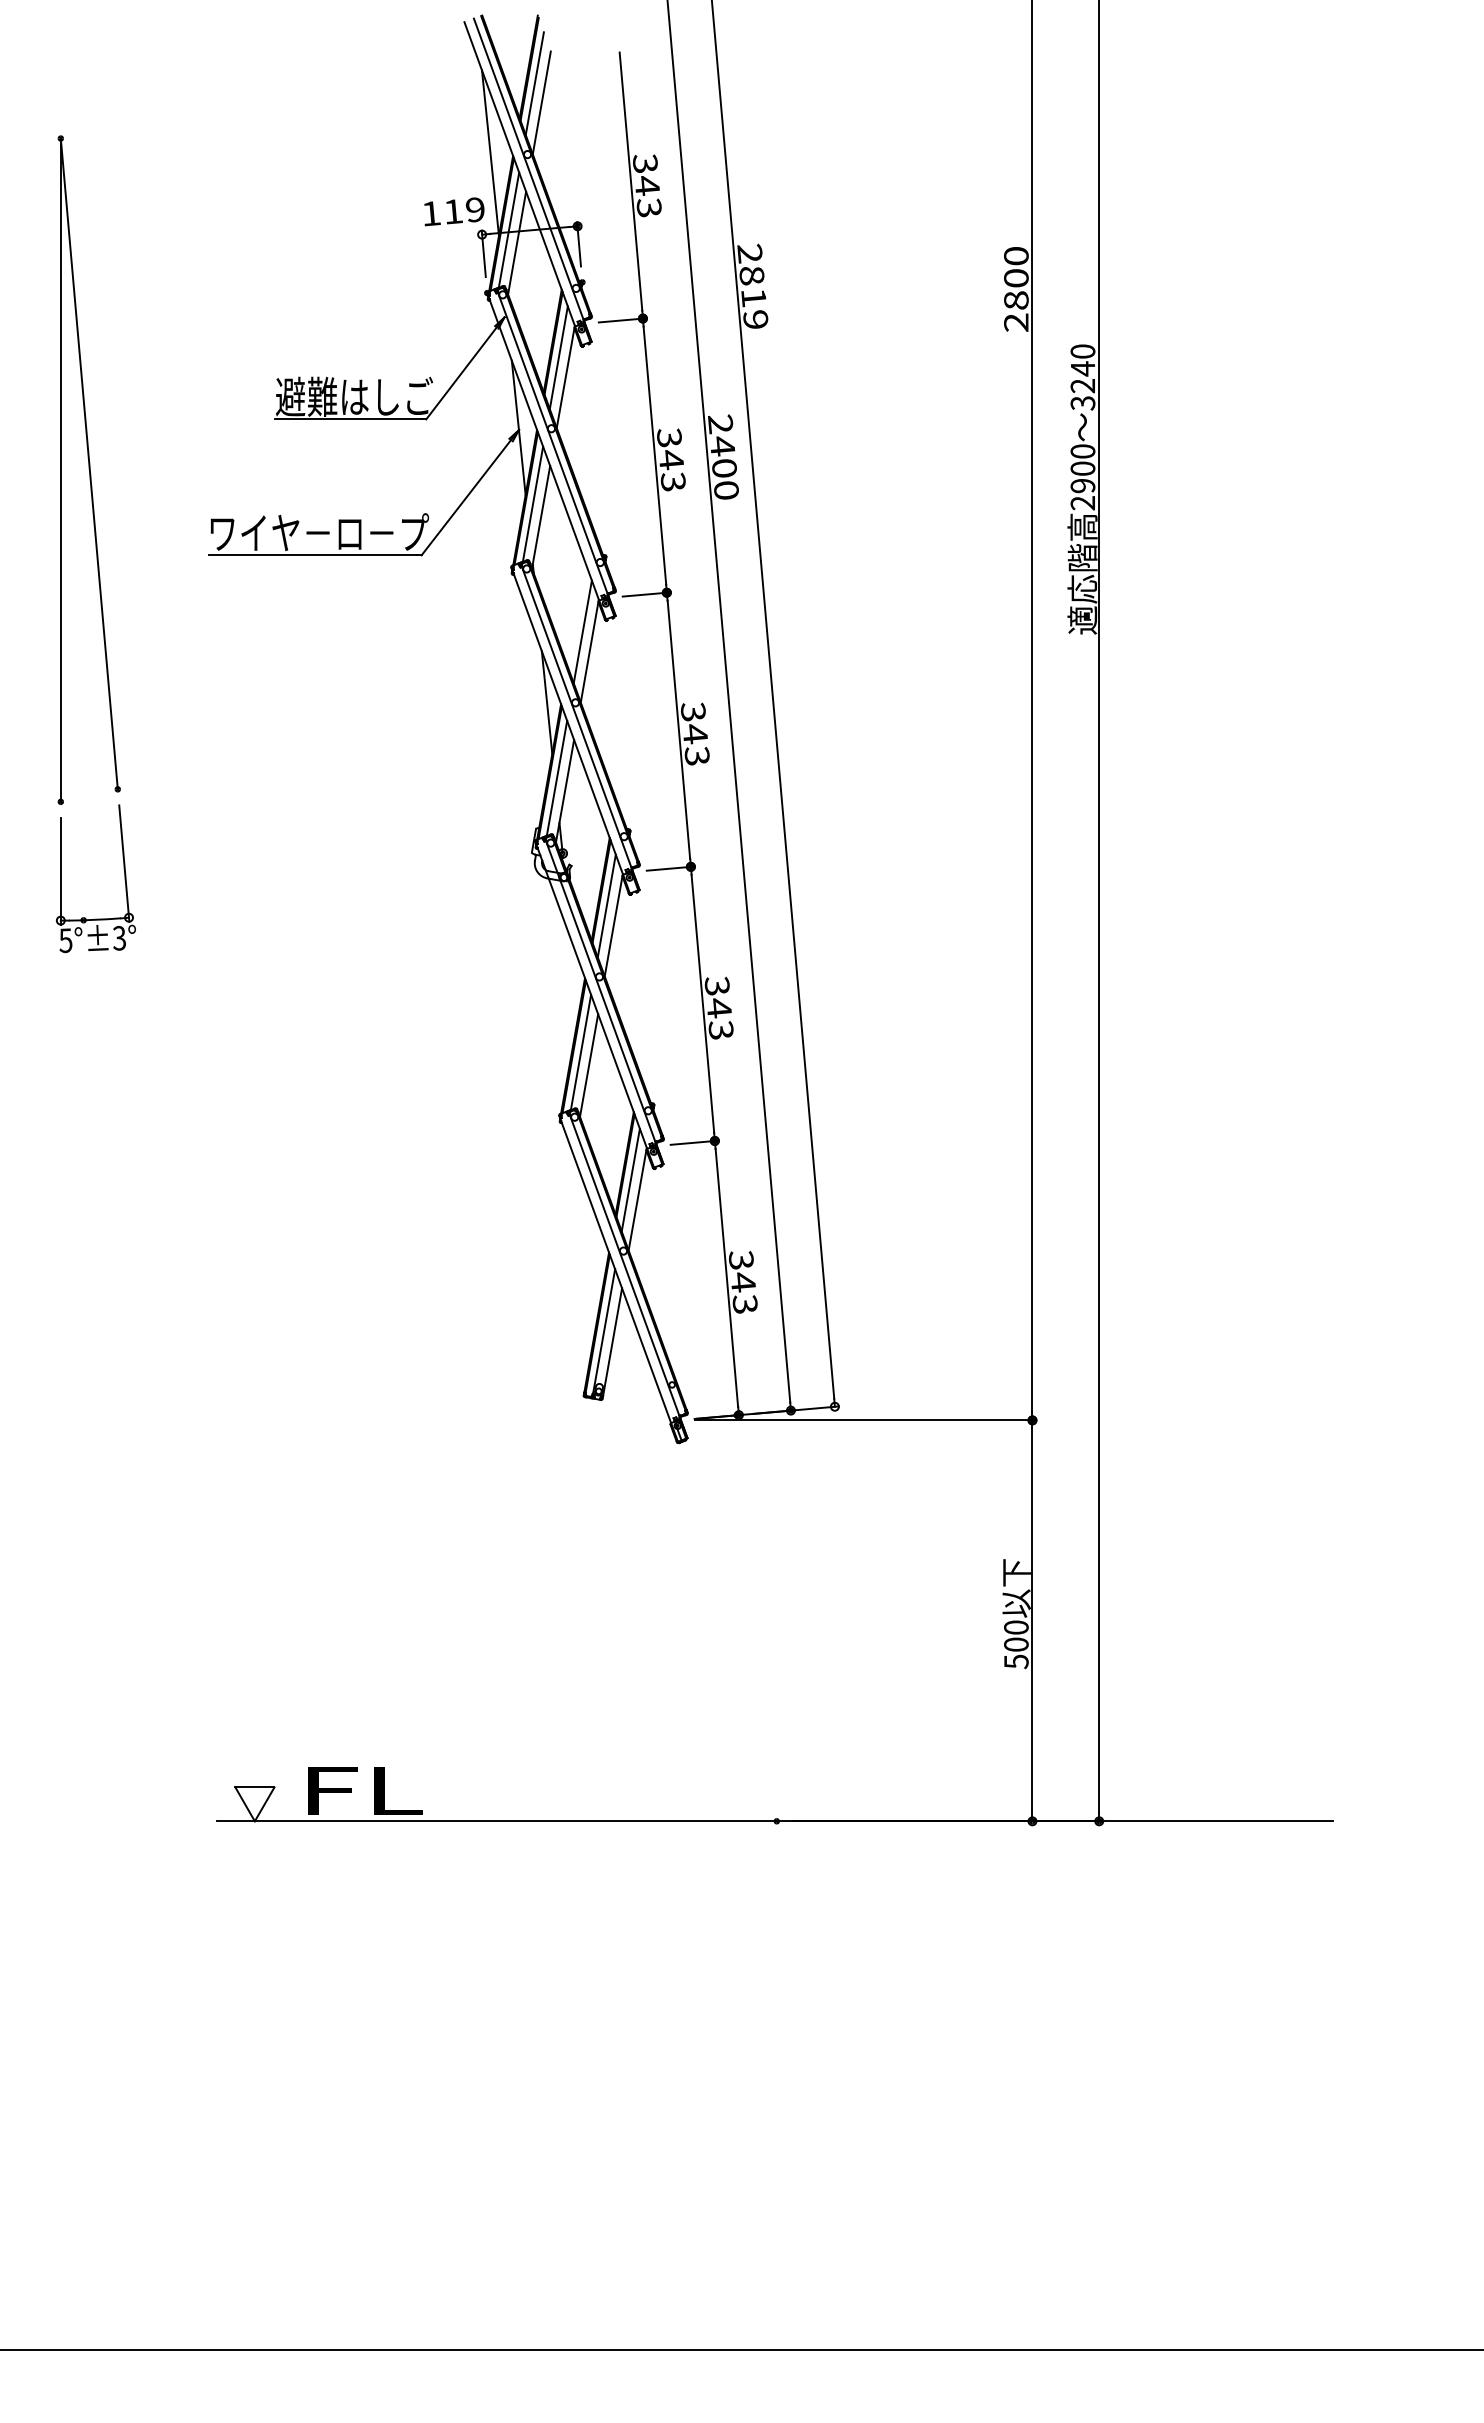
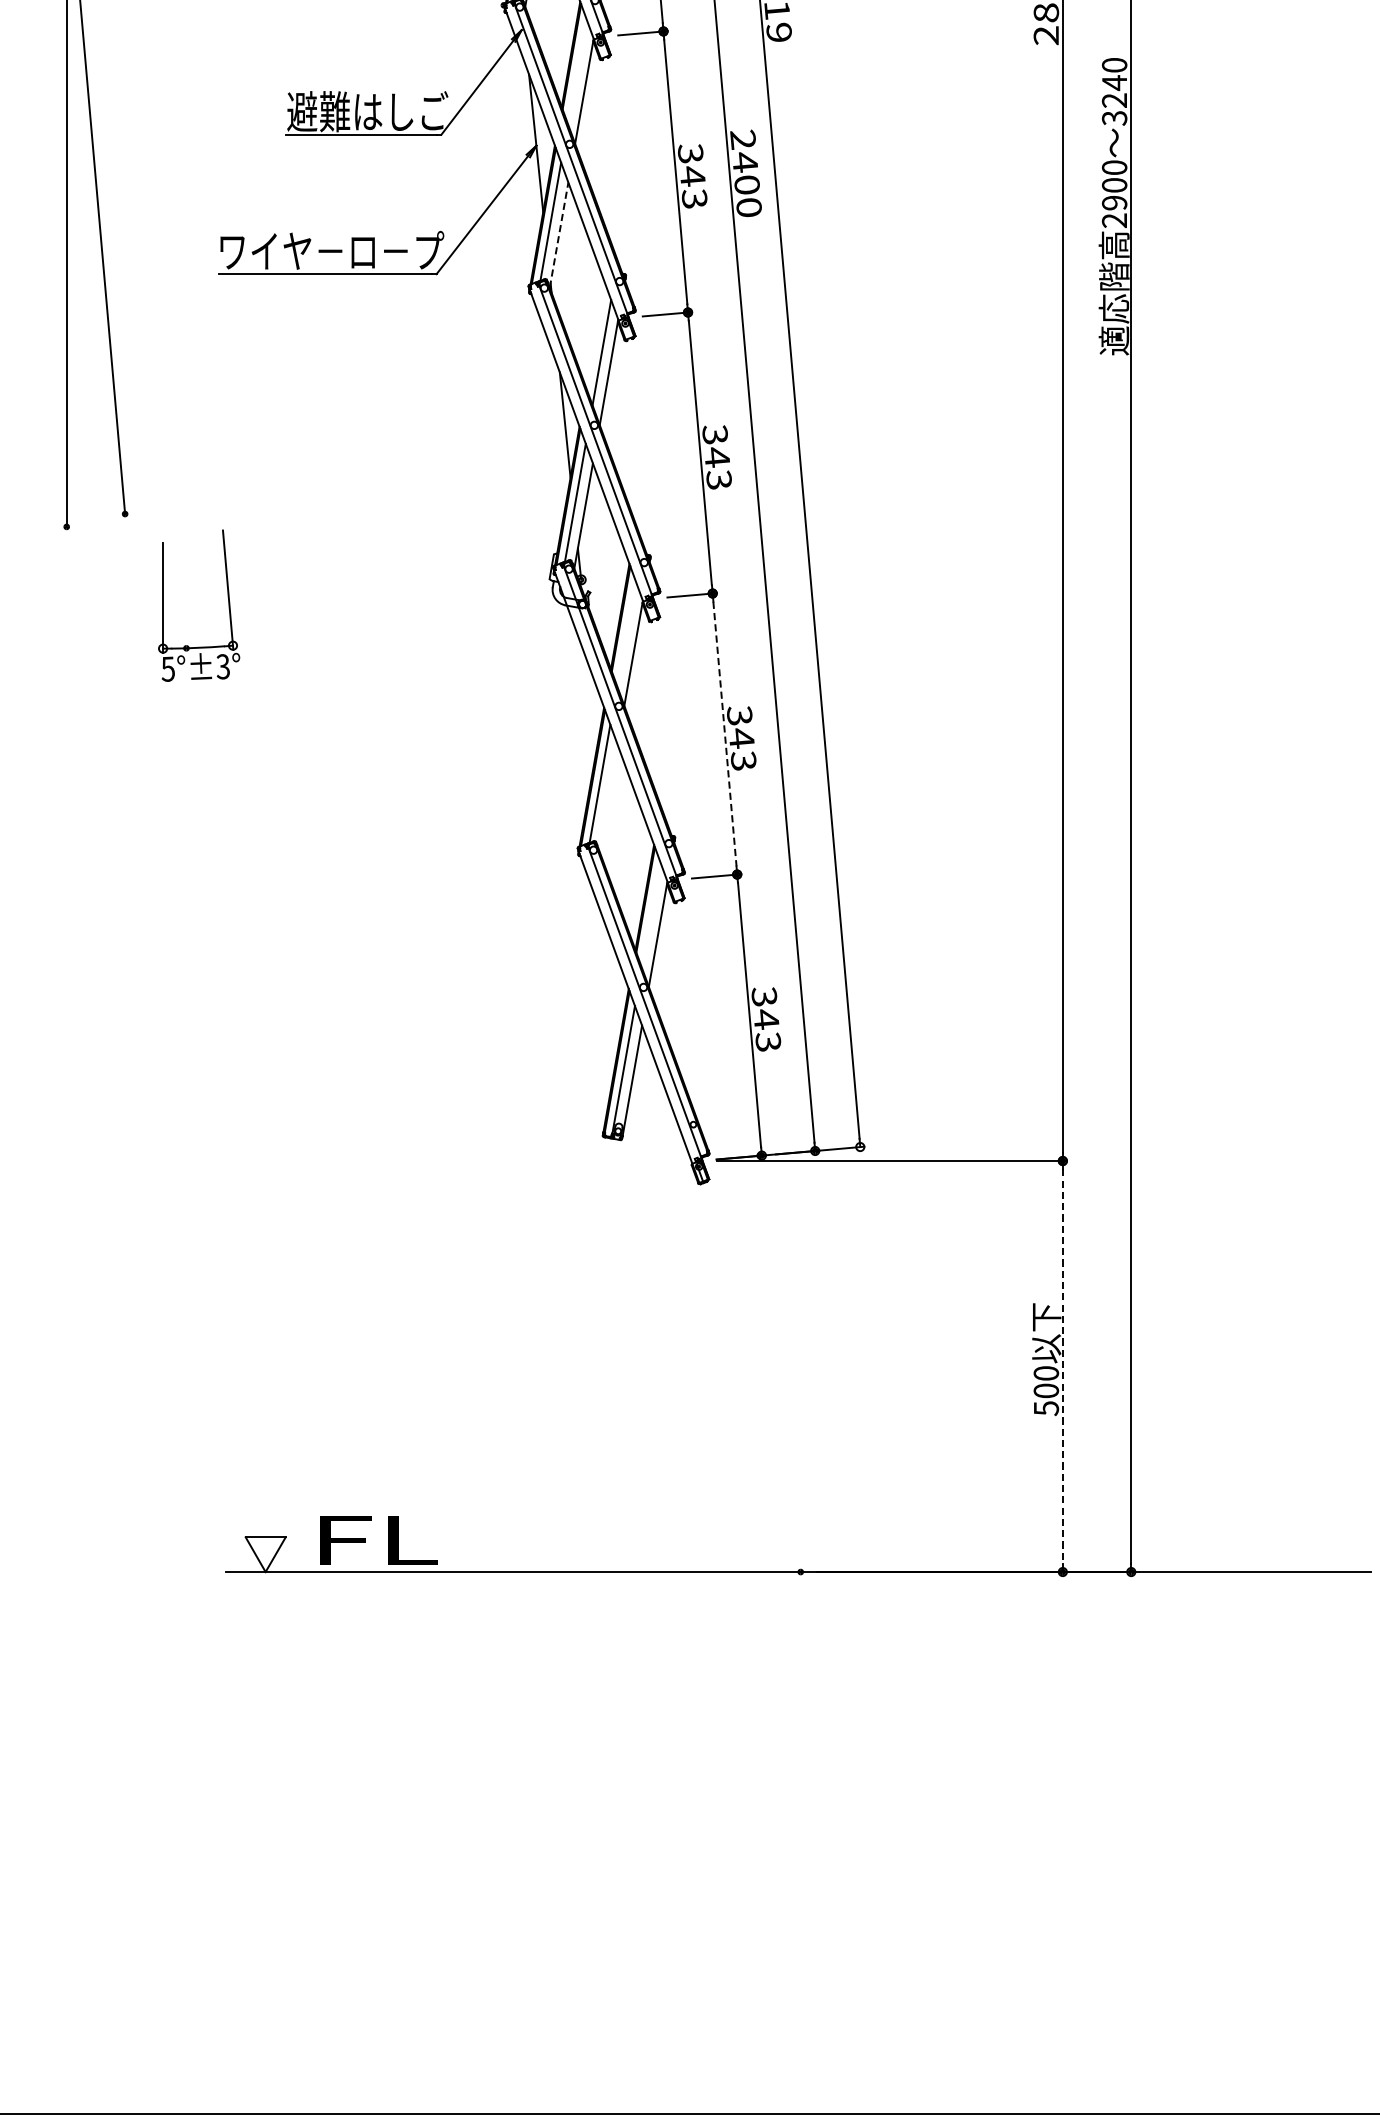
line: (558, 357) -> (576, 71), removed
line: (541, 516) -> (559, 234), solid -> dashed
part: (124, 878) -> (228, 605), moved
line: (606, 905) -> (626, 633), removed
line: (702, 1003) -> (724, 733), solid -> dashed
line: (589, 1065) -> (608, 797), removed
line: (630, 1179) -> (650, 914), removed
line: (1032, 1621) -> (1062, 1367), solid -> dashed

